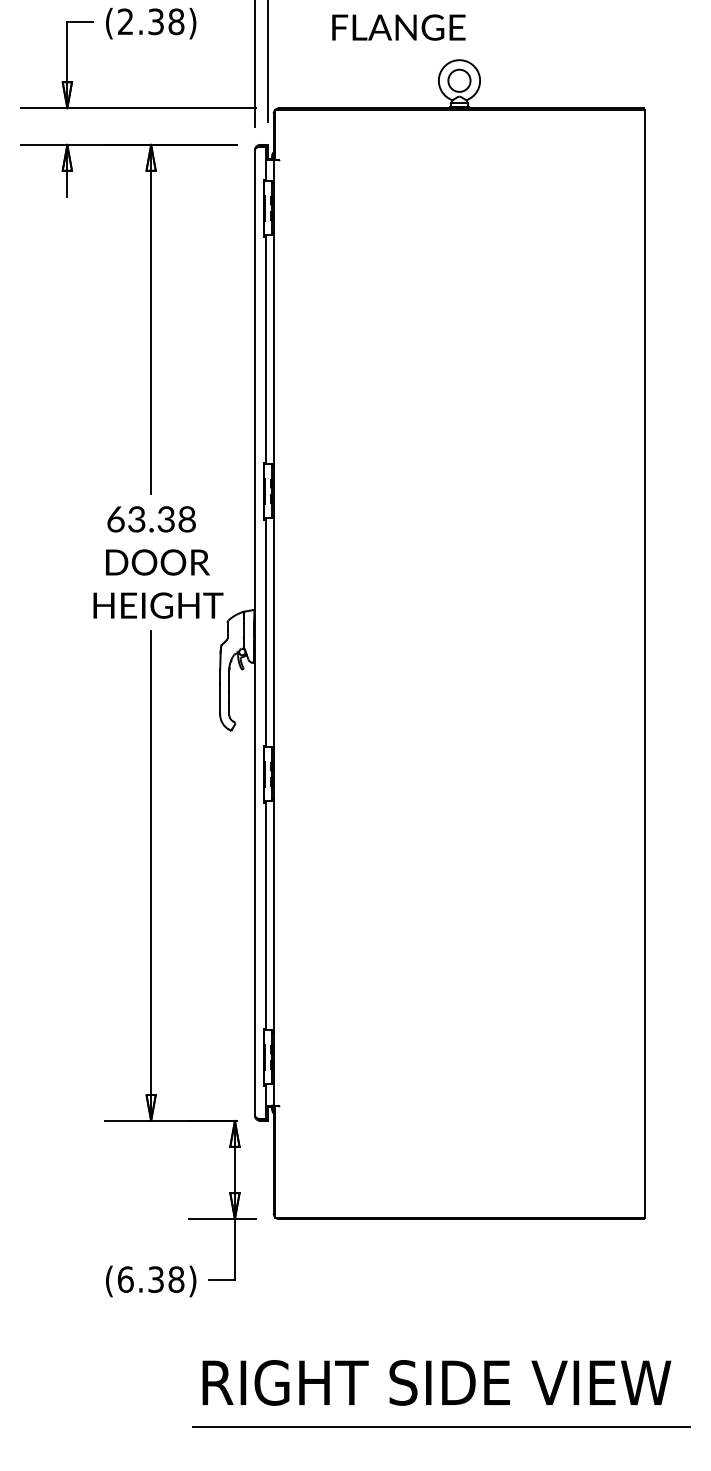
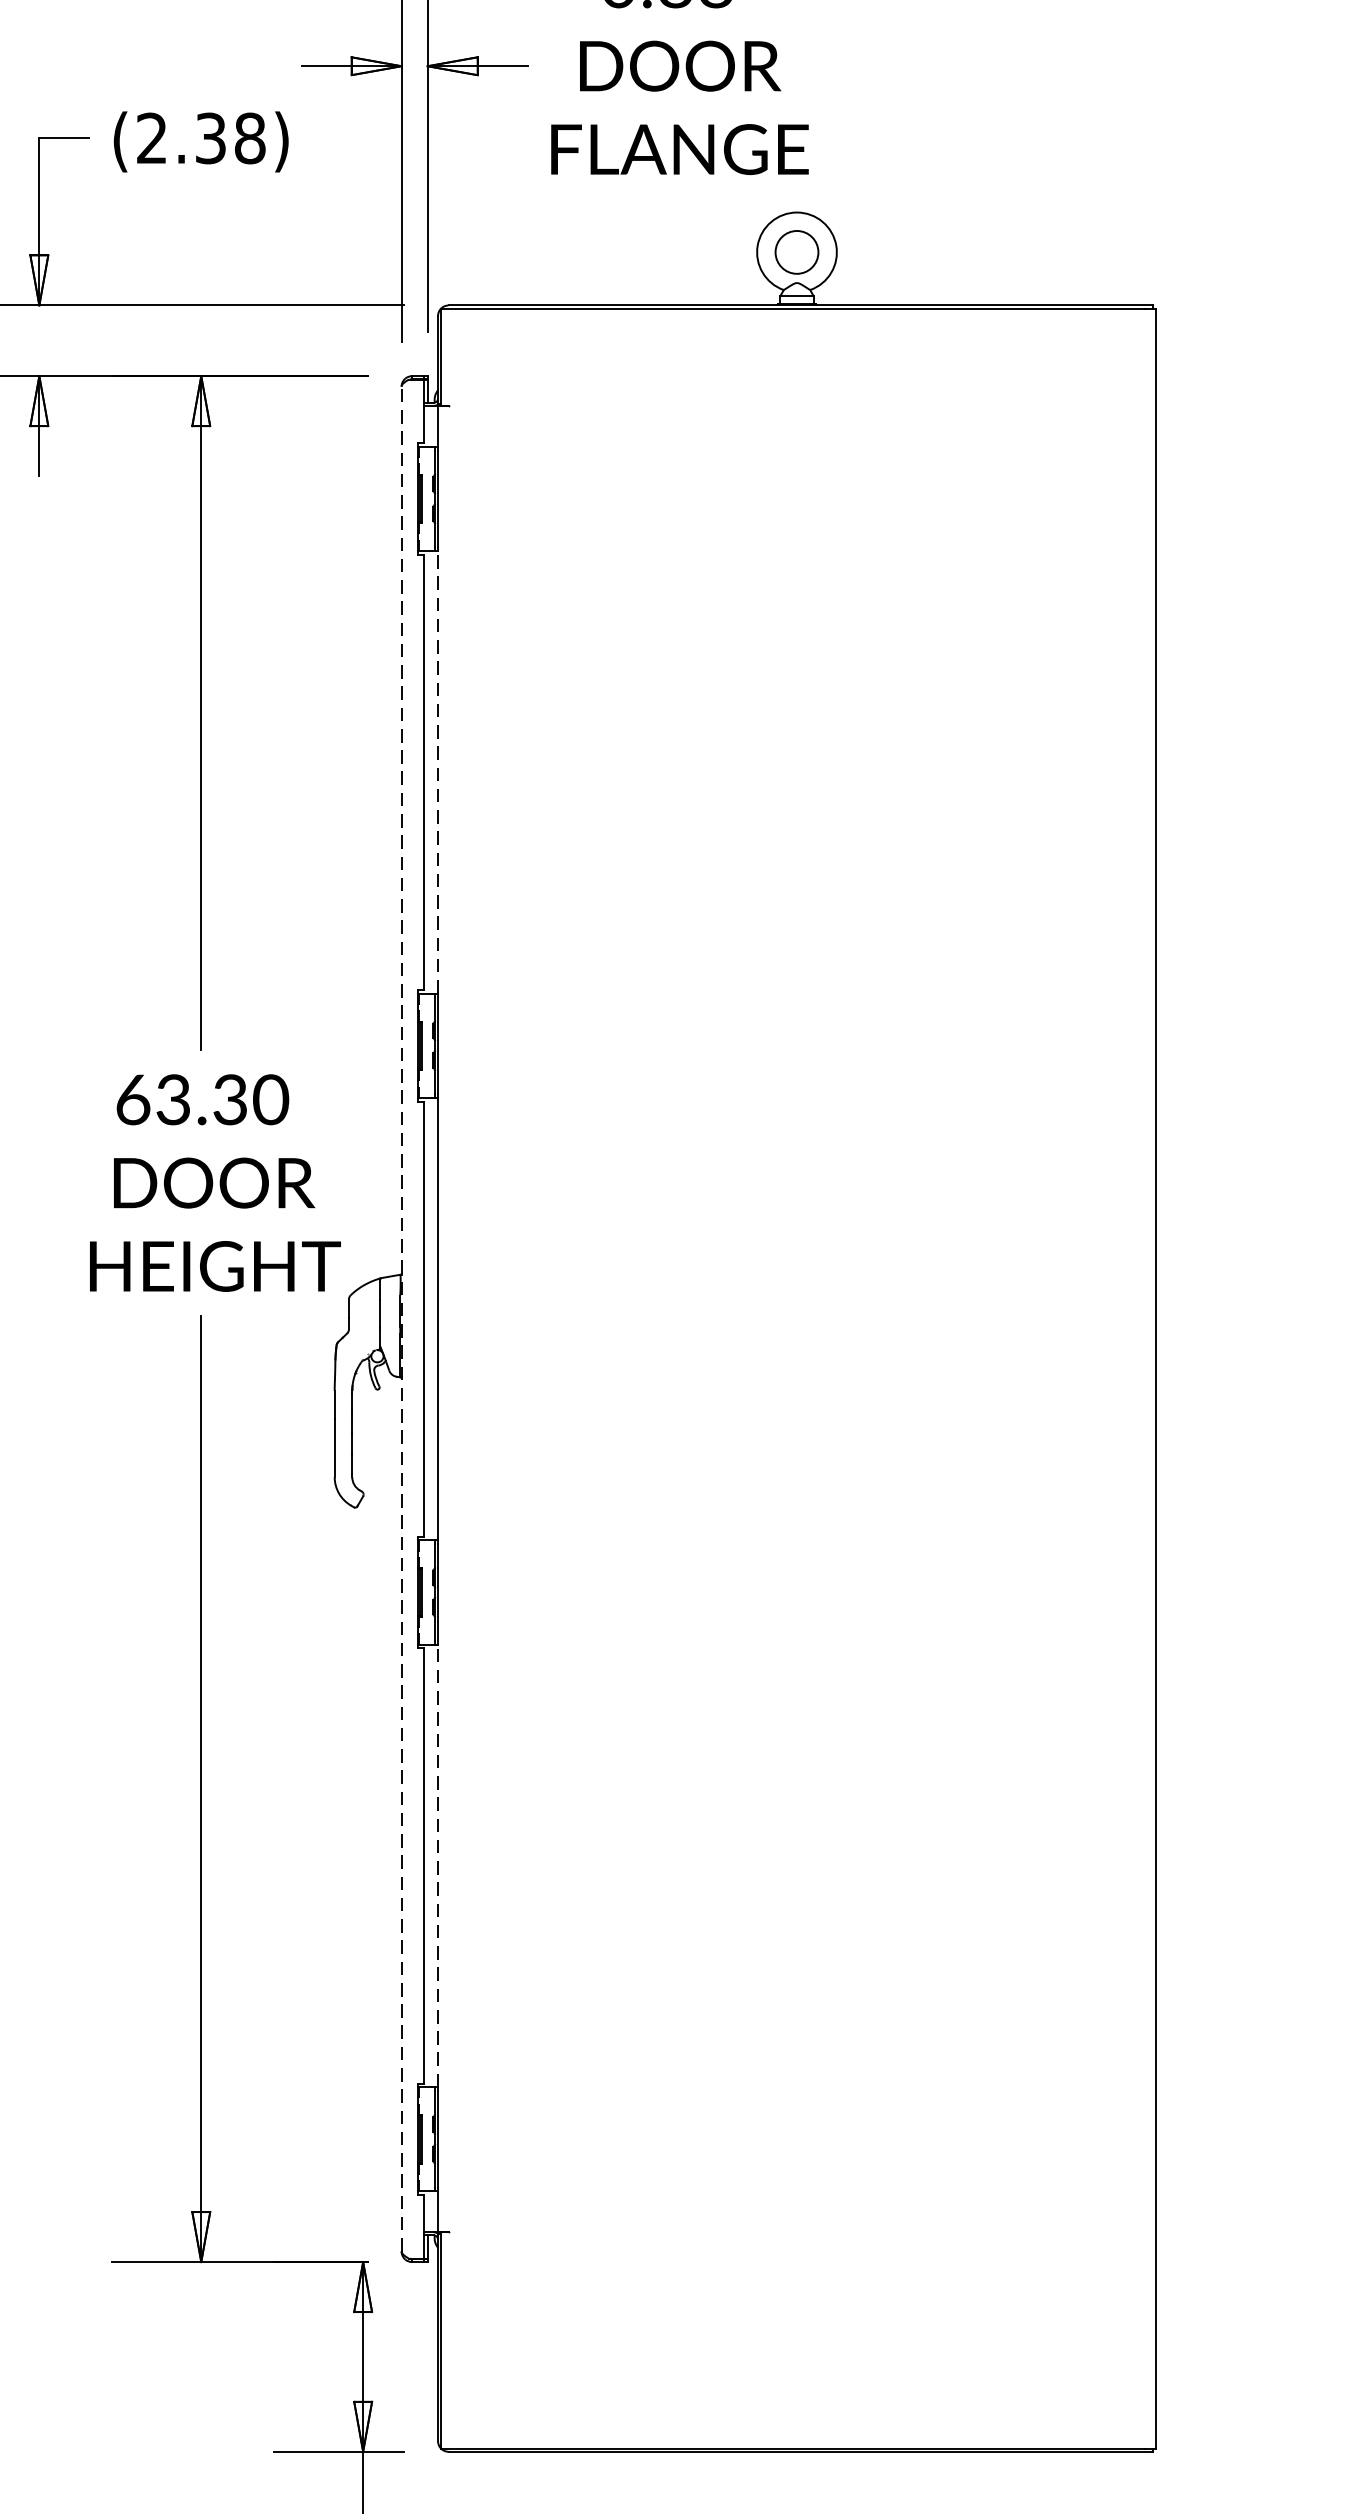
line: (273, 349) -> (437, 771), solid -> dashed
text: (187, 519) -> (271, 1100), 63.38 -> 63.30
line: (254, 632) -> (400, 1318), solid -> dashed
line: (273, 915) -> (437, 1865), solid -> dashed

